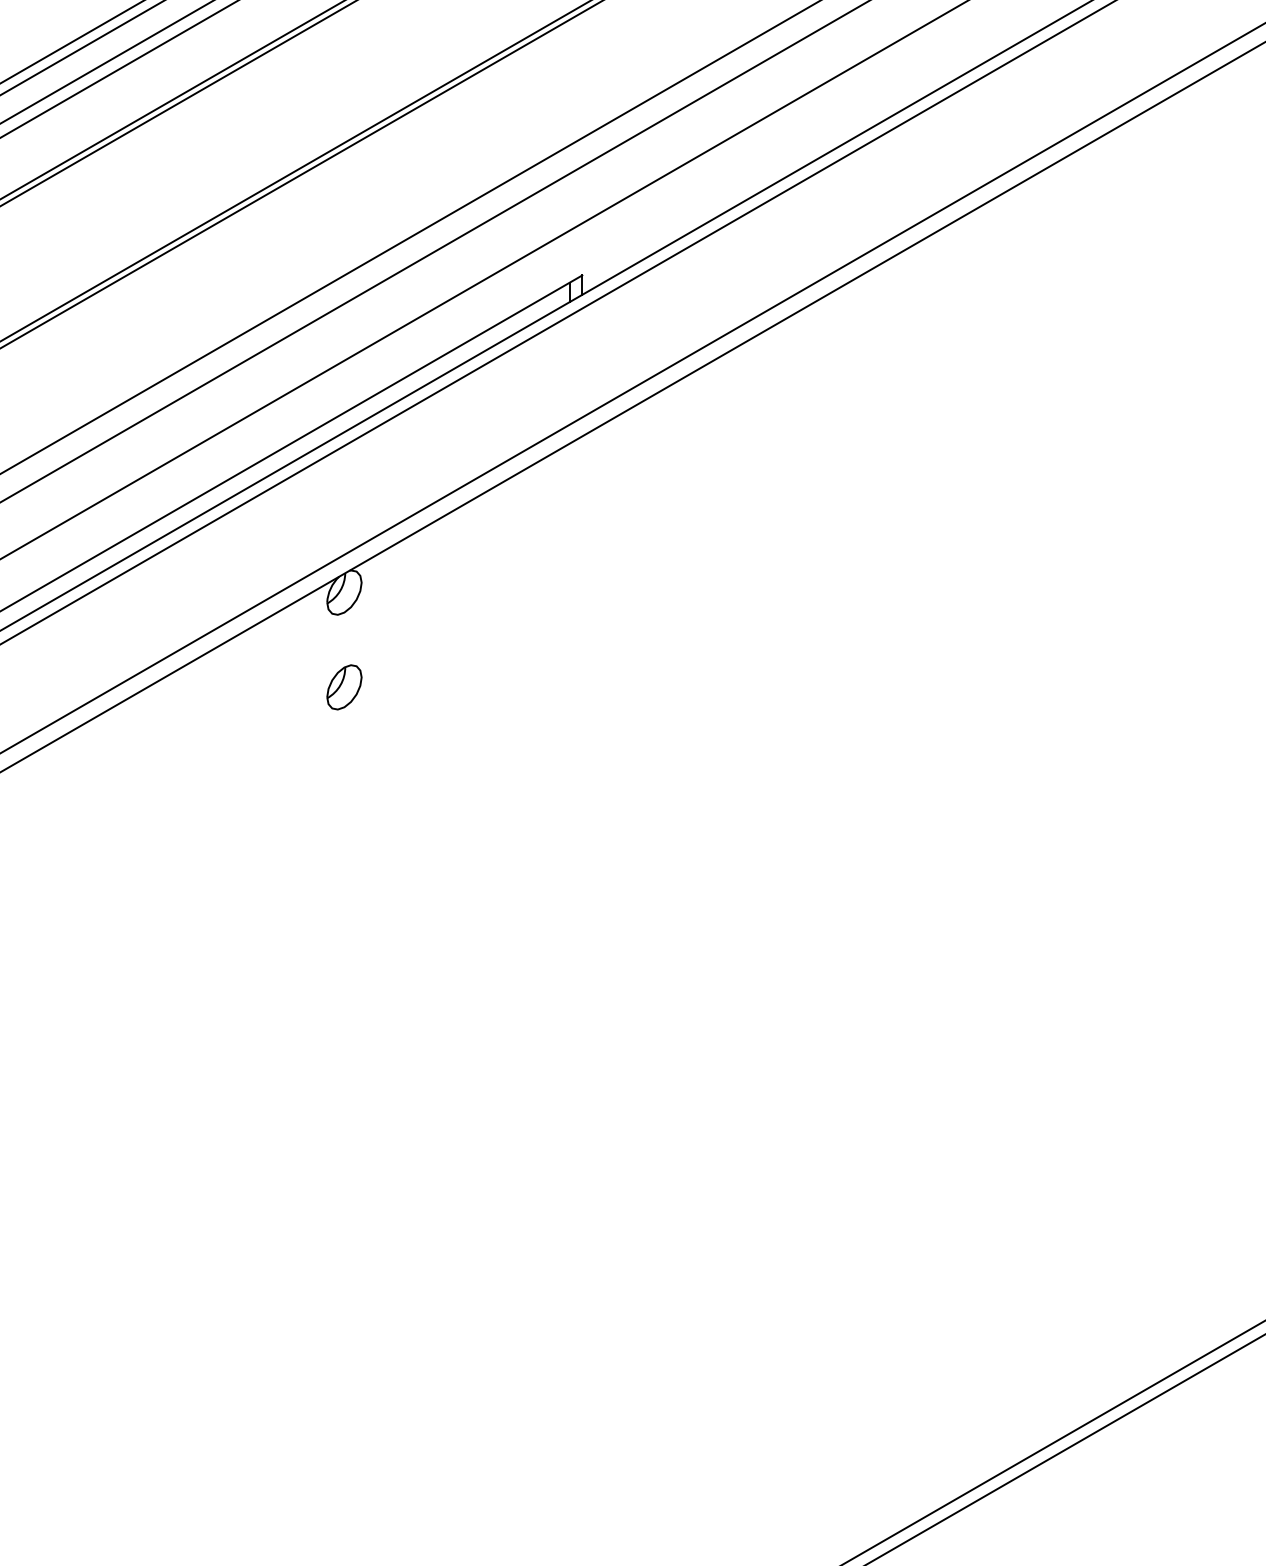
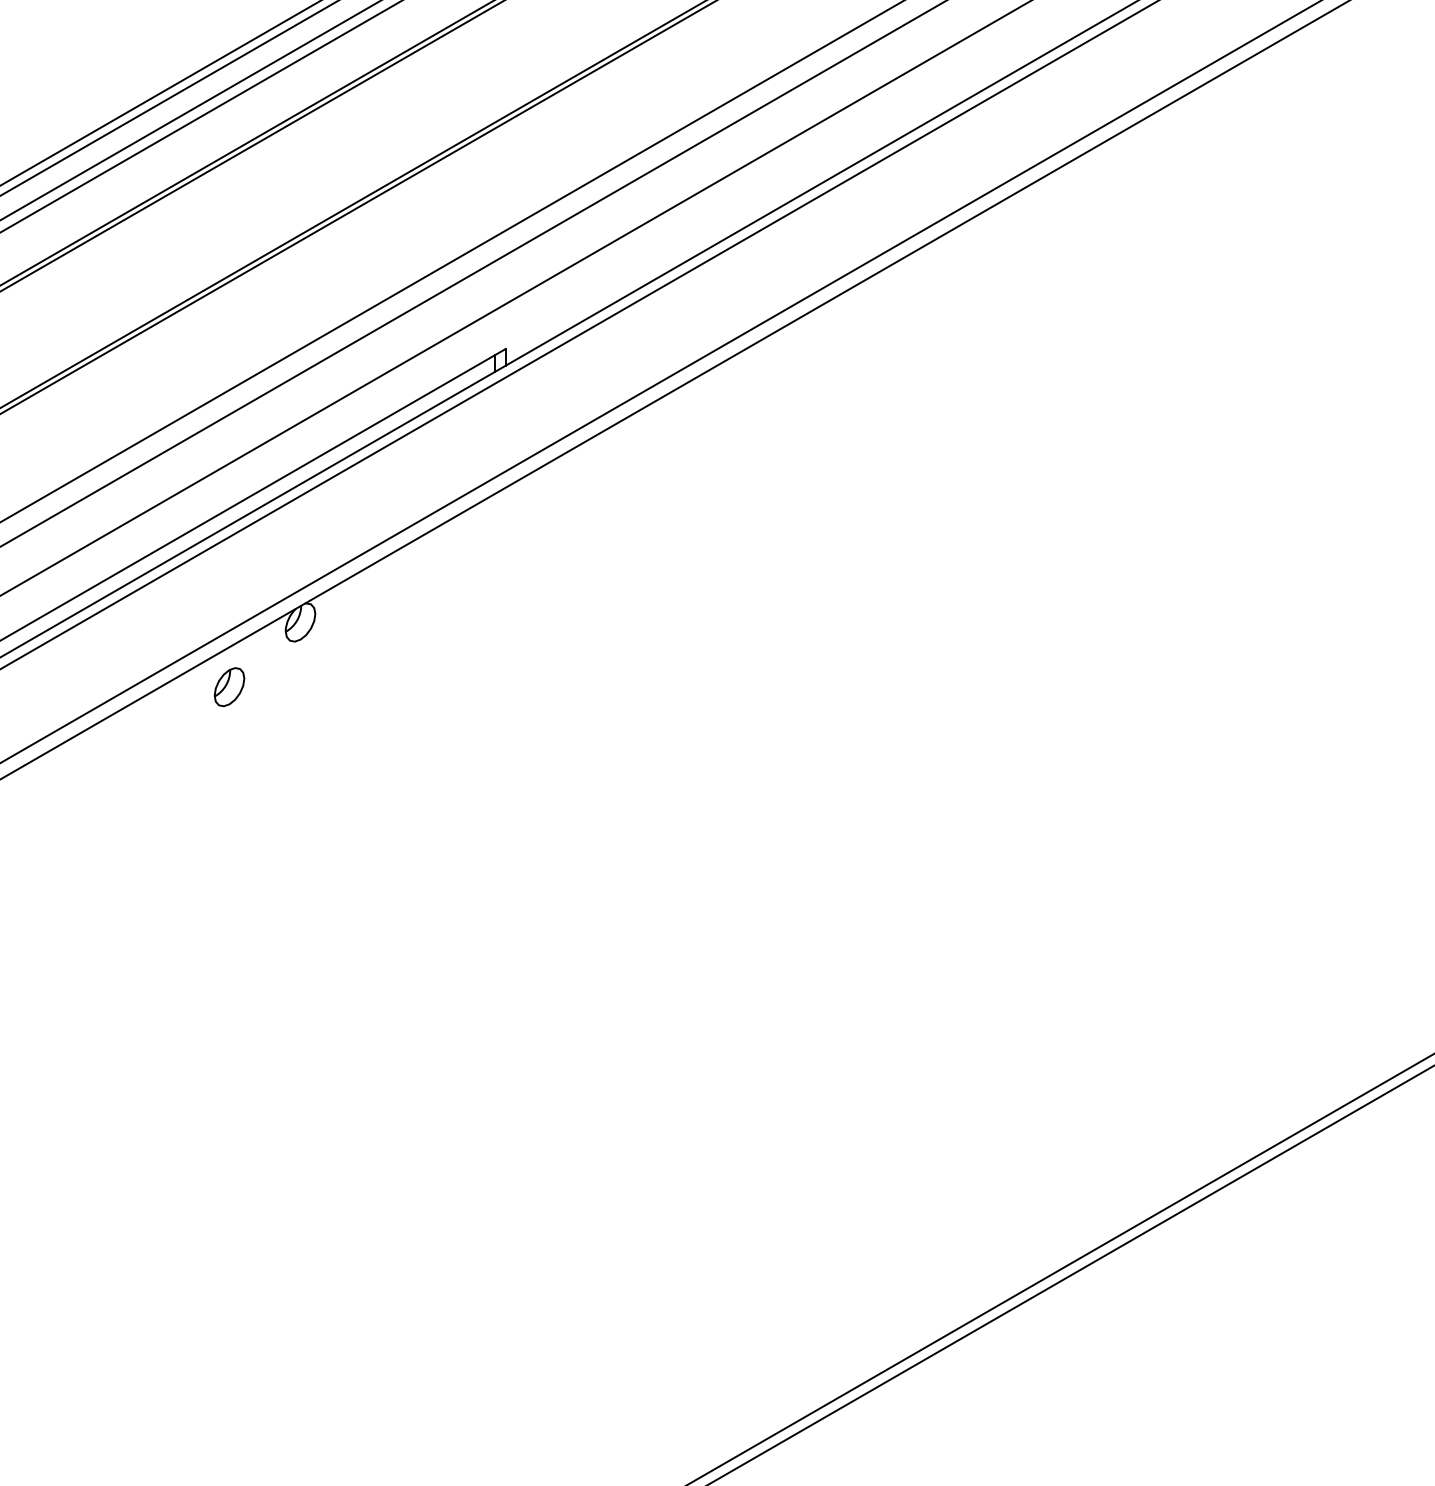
part: (344, 687) -> (229, 687), moved

